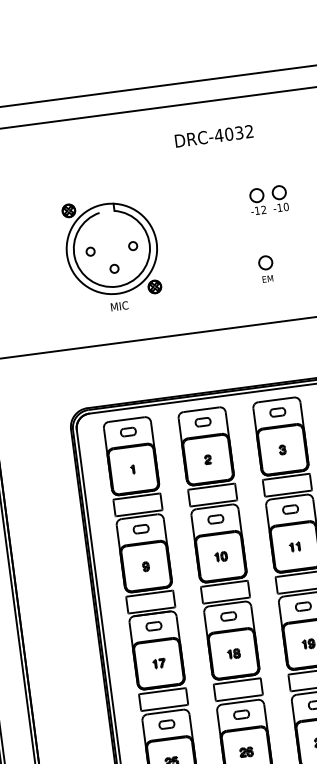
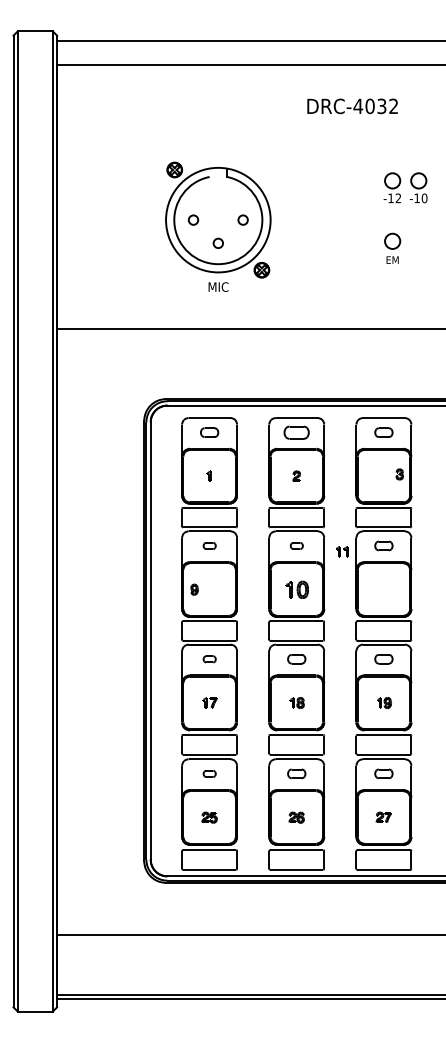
part: (266, 268) -> (392, 247), moved
part: (202, 422) -> (296, 432), size x1.4
part: (282, 450) -> (399, 474), moved
part: (215, 519) -> (296, 545), size x0.7
part: (141, 528) -> (209, 545), size x0.7
part: (295, 546) -> (342, 551), moved
part: (220, 556) -> (296, 589), size x1.6
part: (146, 566) -> (194, 589), moved
part: (153, 626) -> (209, 659), size x0.7
part: (166, 724) -> (209, 773), size x0.7

